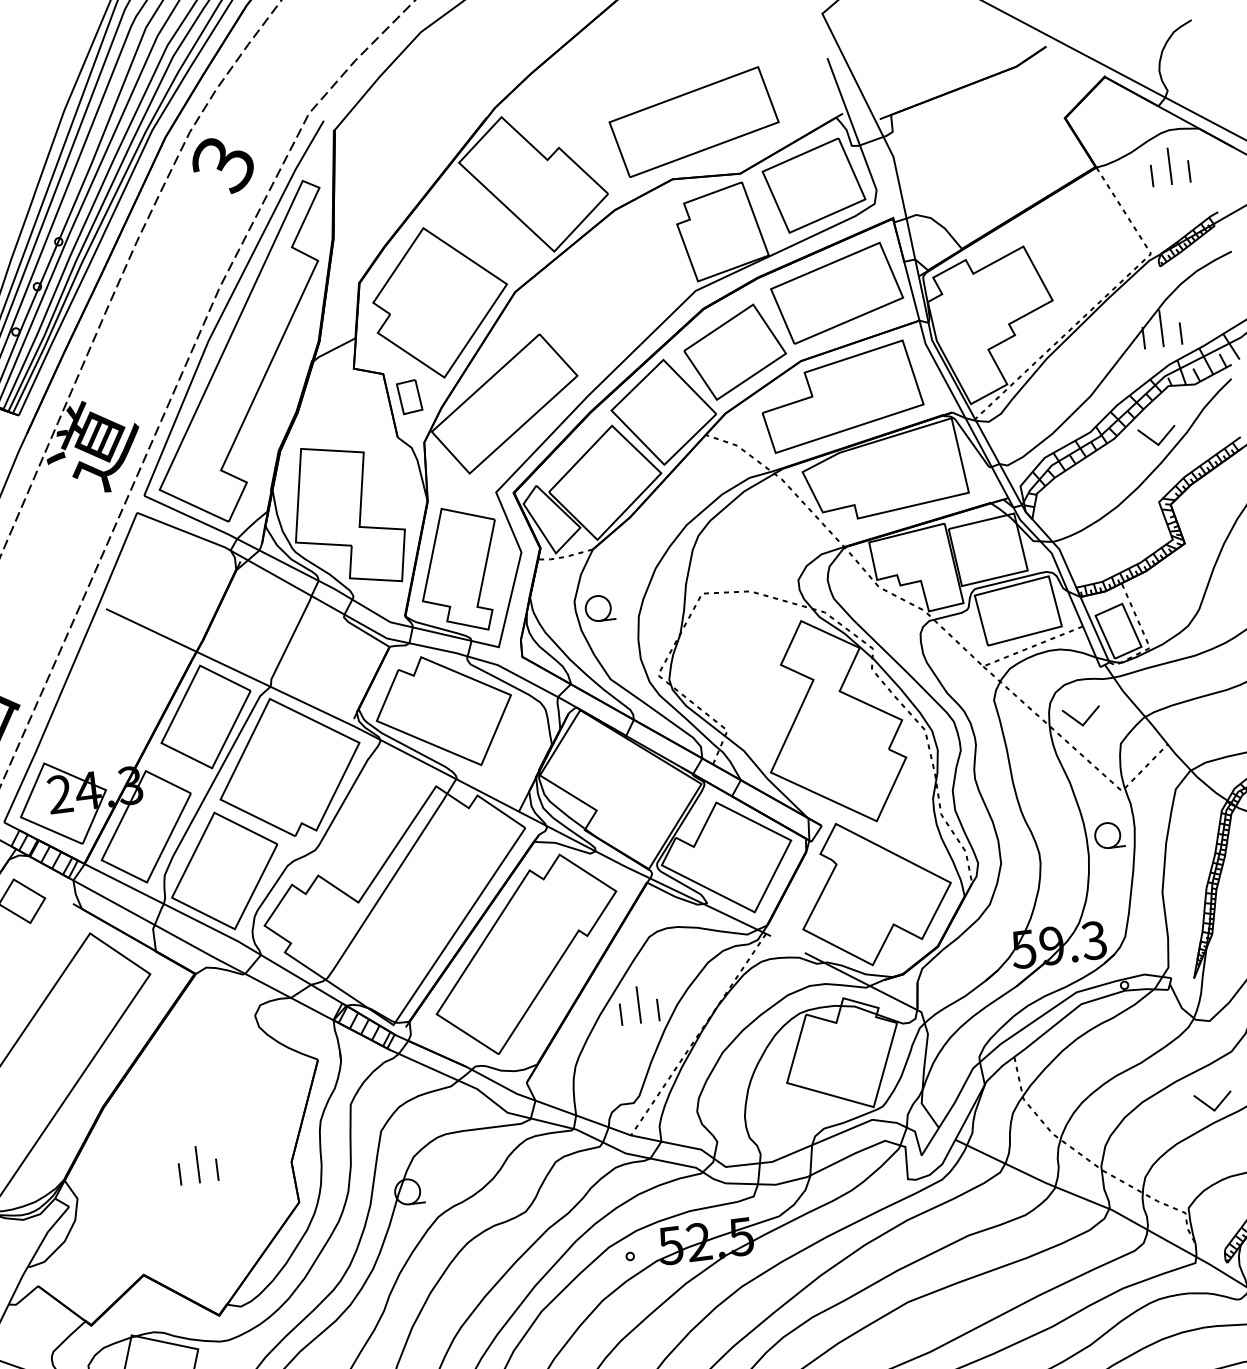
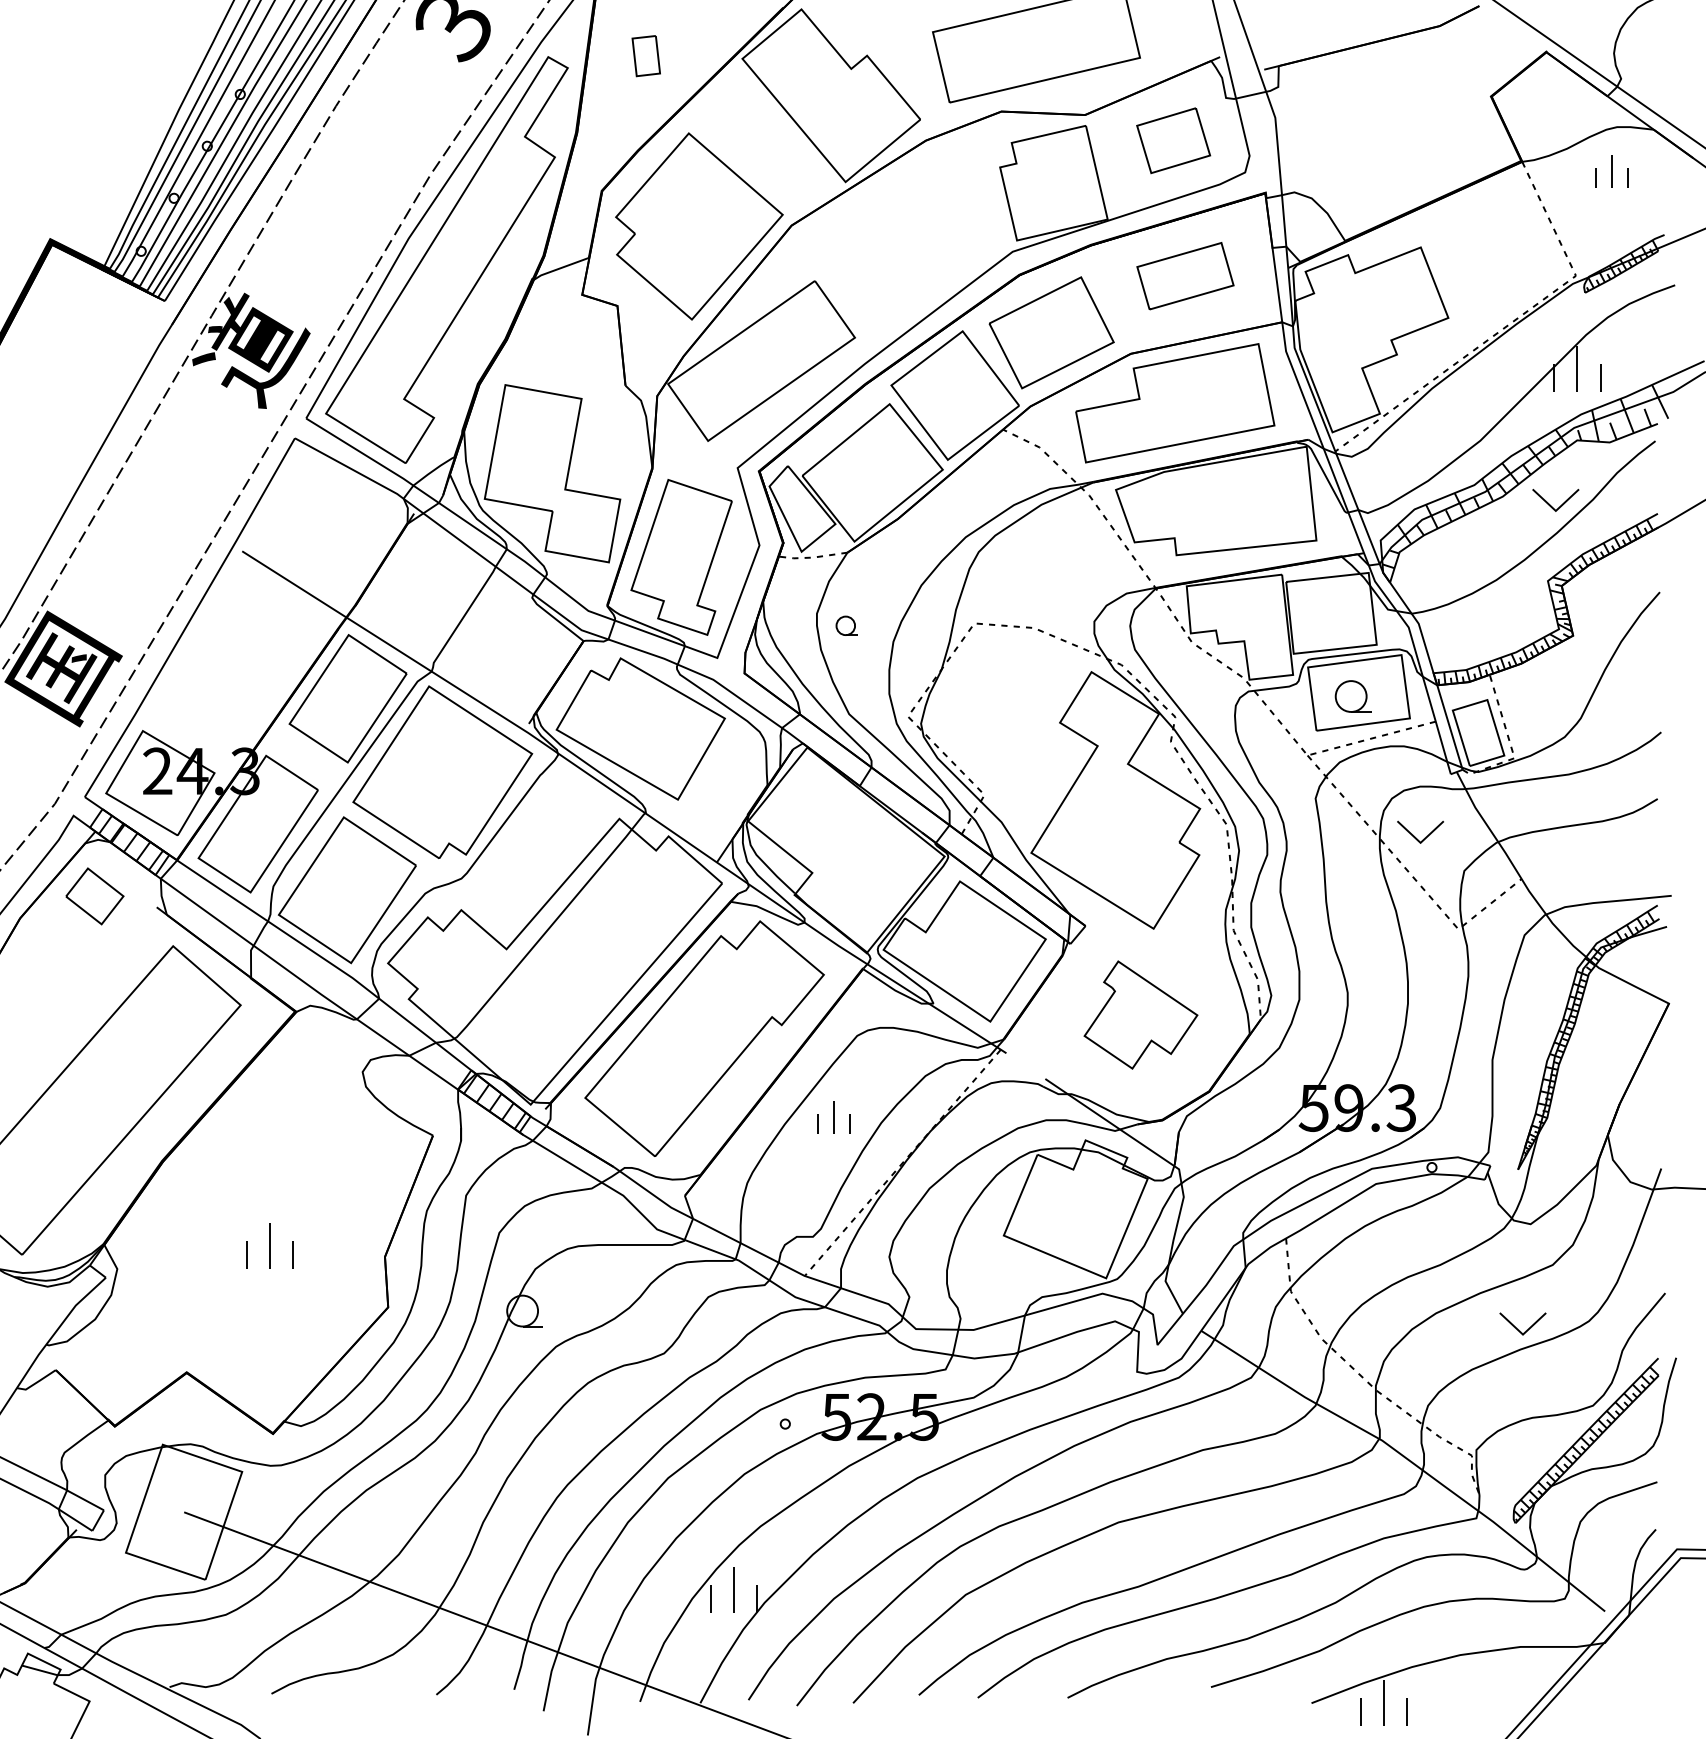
part: (1169, 166) -> (1611, 171), size x0.7
part: (813, 185) -> (1173, 140), size x0.6
part: (837, 292) -> (1185, 275), size x0.6
part: (409, 397) -> (645, 56), moved
part: (599, 608) -> (846, 625), size x0.6
part: (1108, 835) -> (1352, 696), moved
part: (874, 891) -> (1140, 1014), size x0.6
part: (638, 1005) -> (833, 1117), size x0.7

